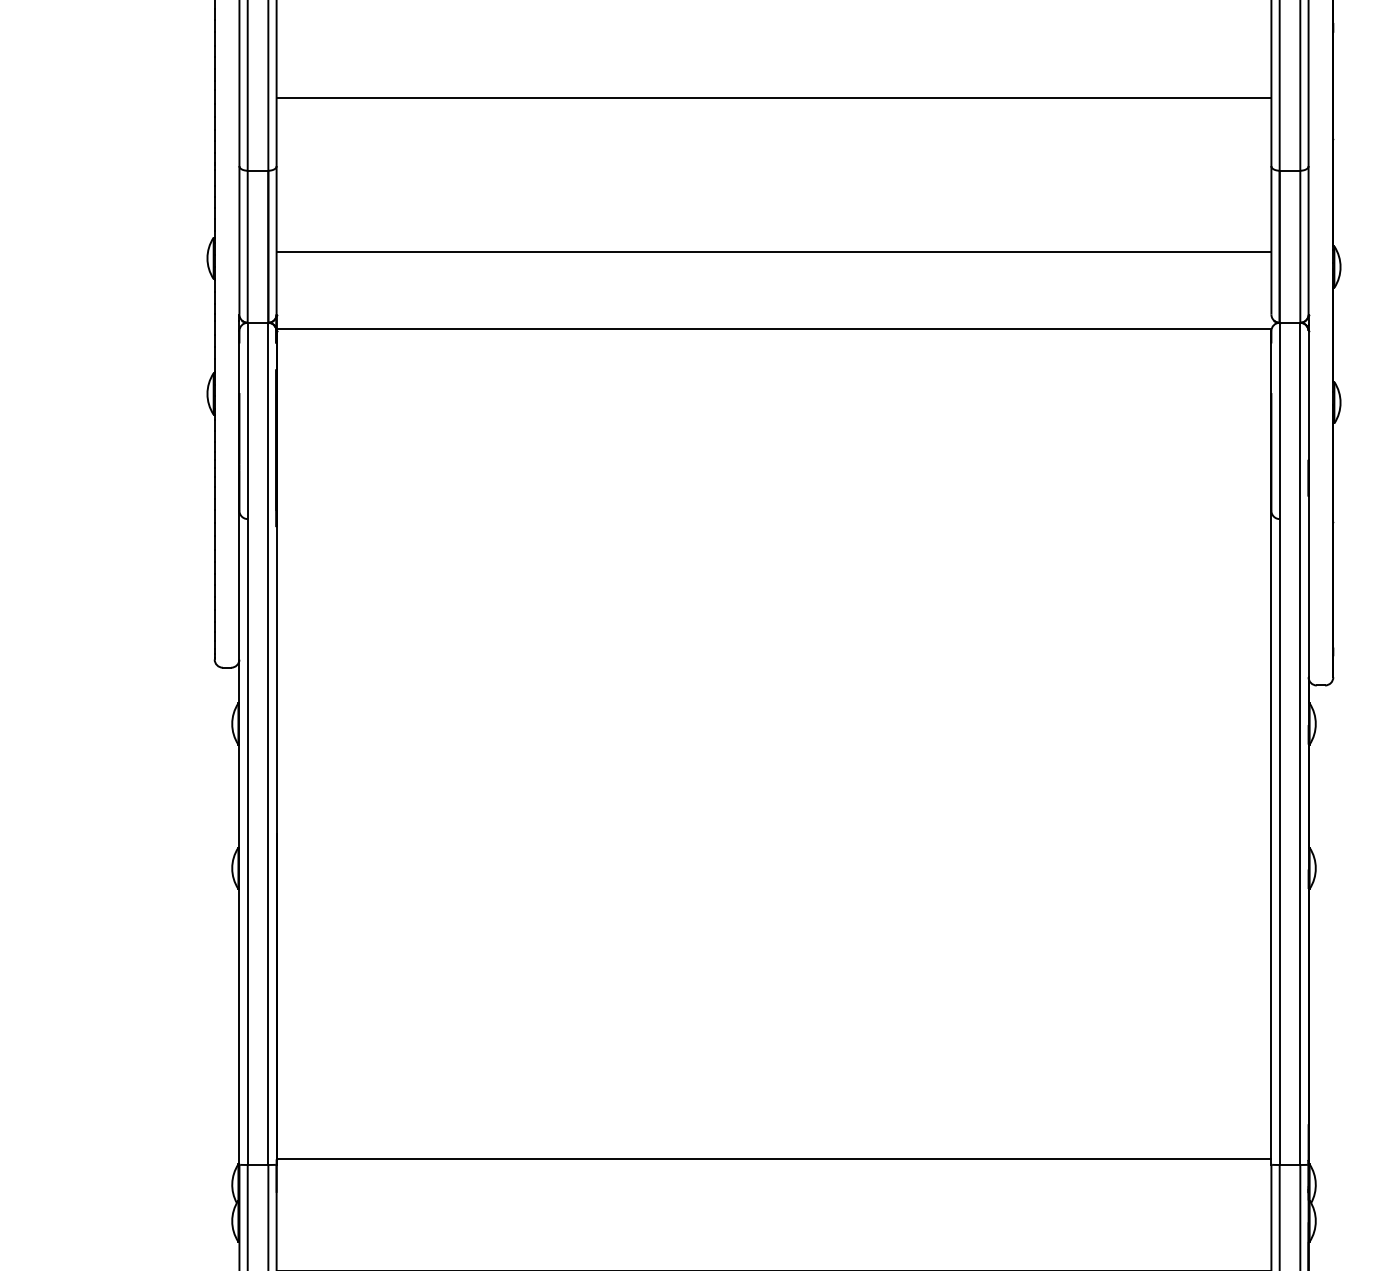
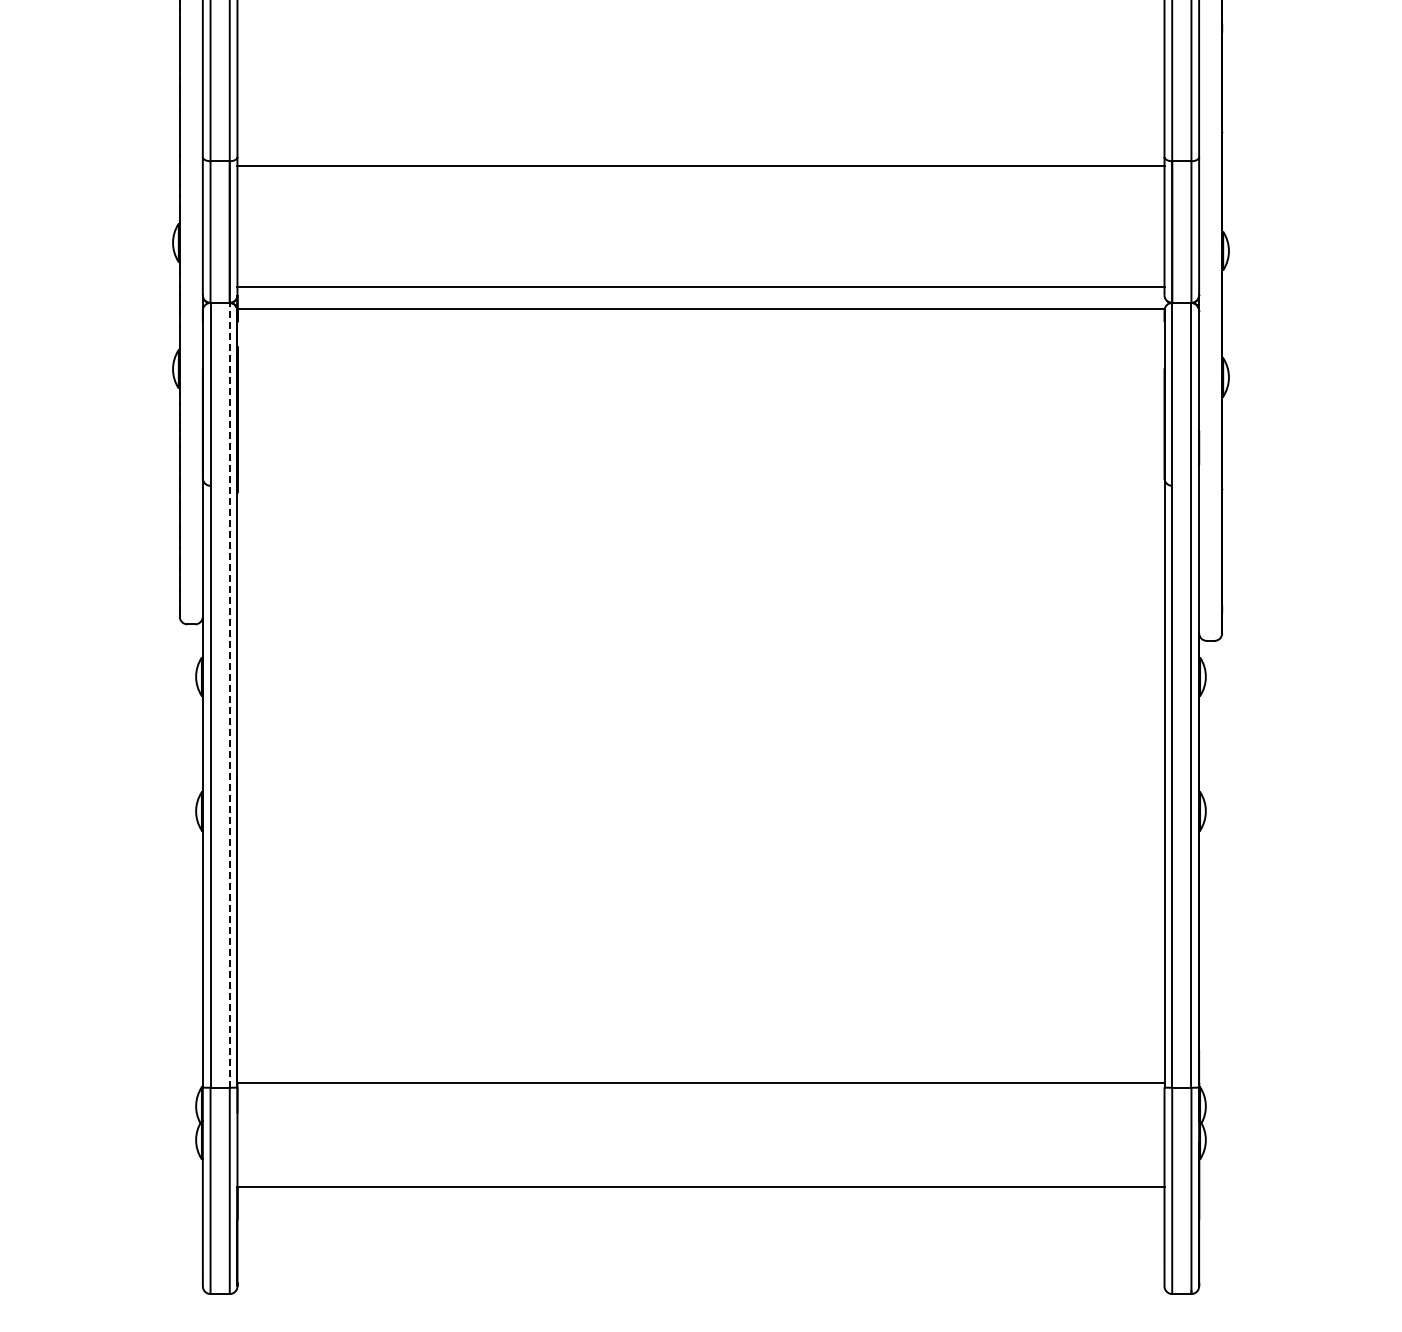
line: (773, 98) -> (700, 166), moved
line: (773, 252) -> (700, 287), moved
line: (268, 742) -> (229, 694), solid -> dashed

